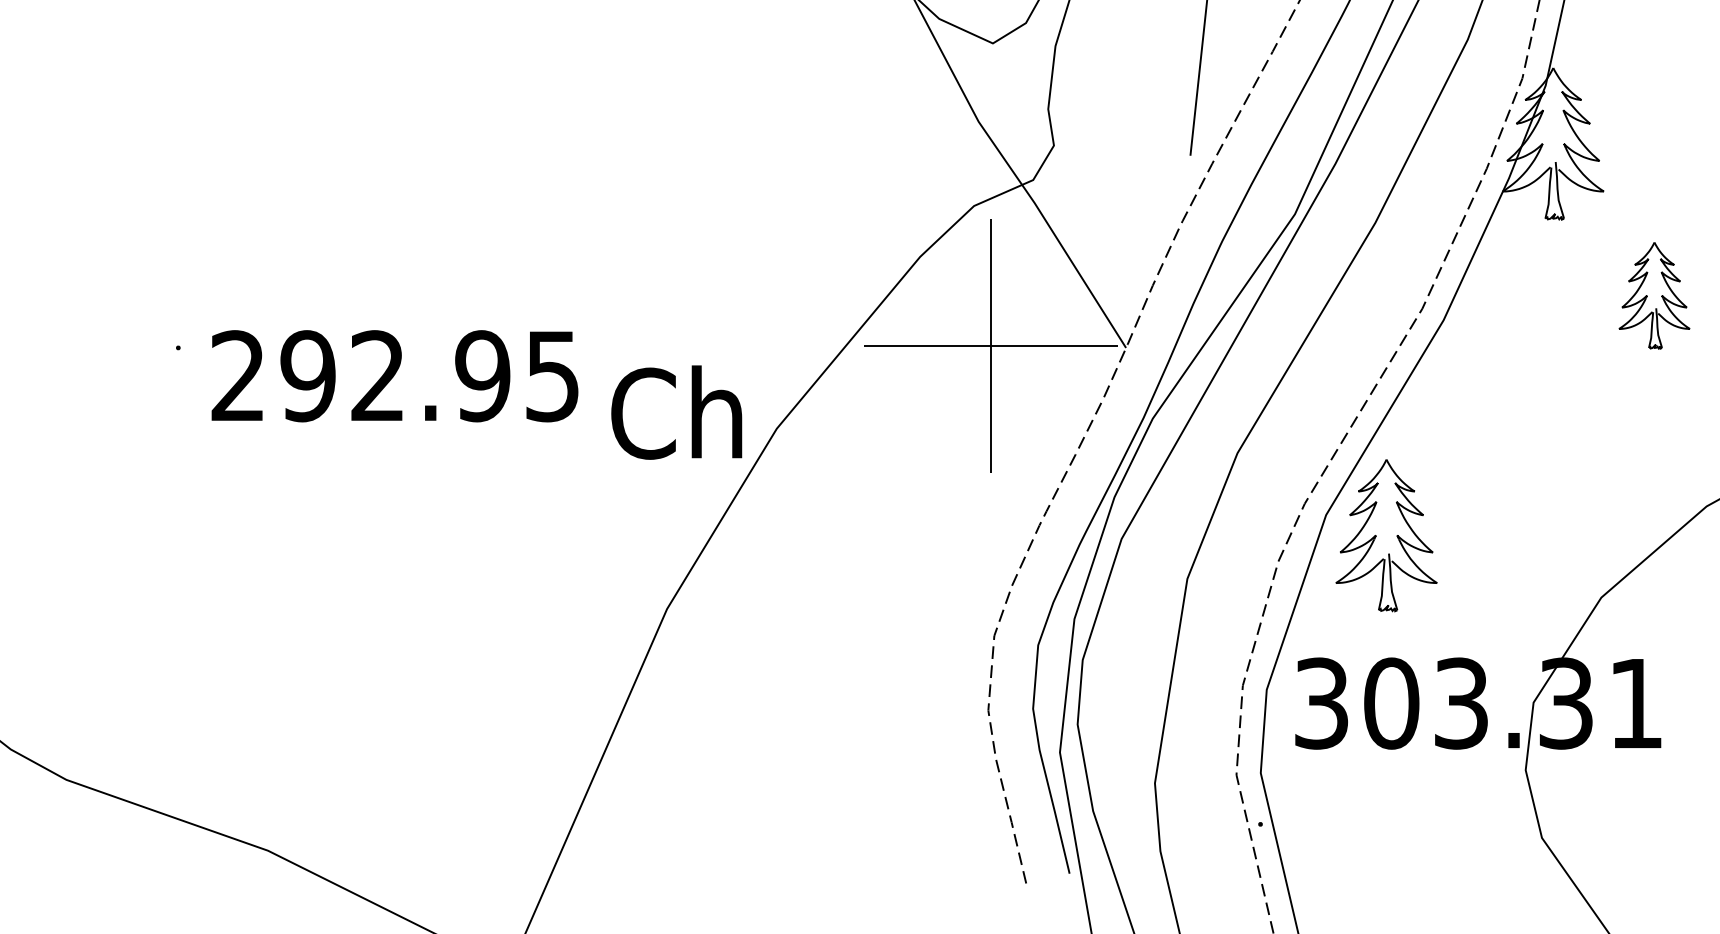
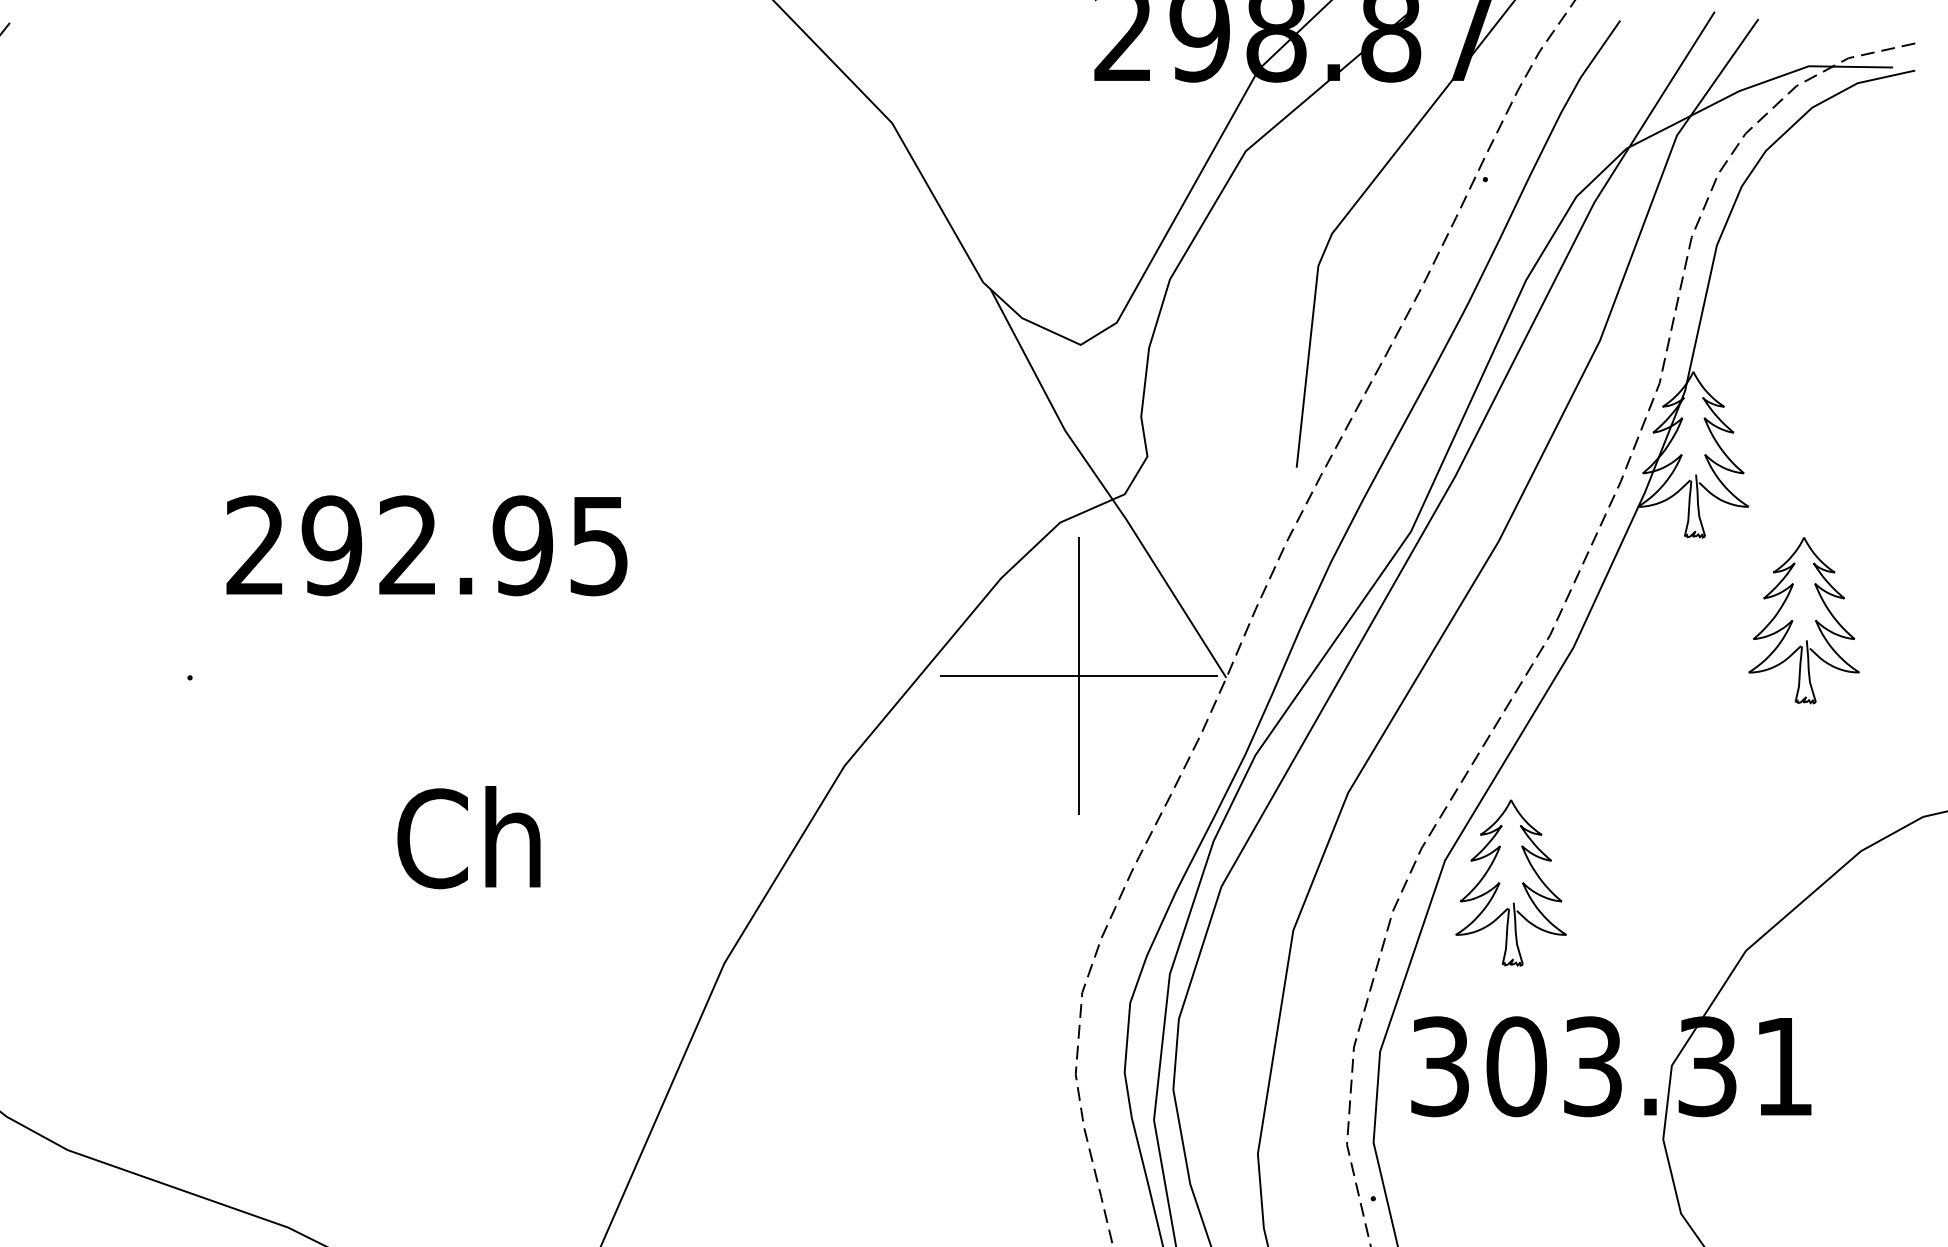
part: (1653, 295) -> (1803, 620), size x1.43
text: (394, 375) -> (426, 545), moved
text: (676, 412) -> (468, 837), moved

